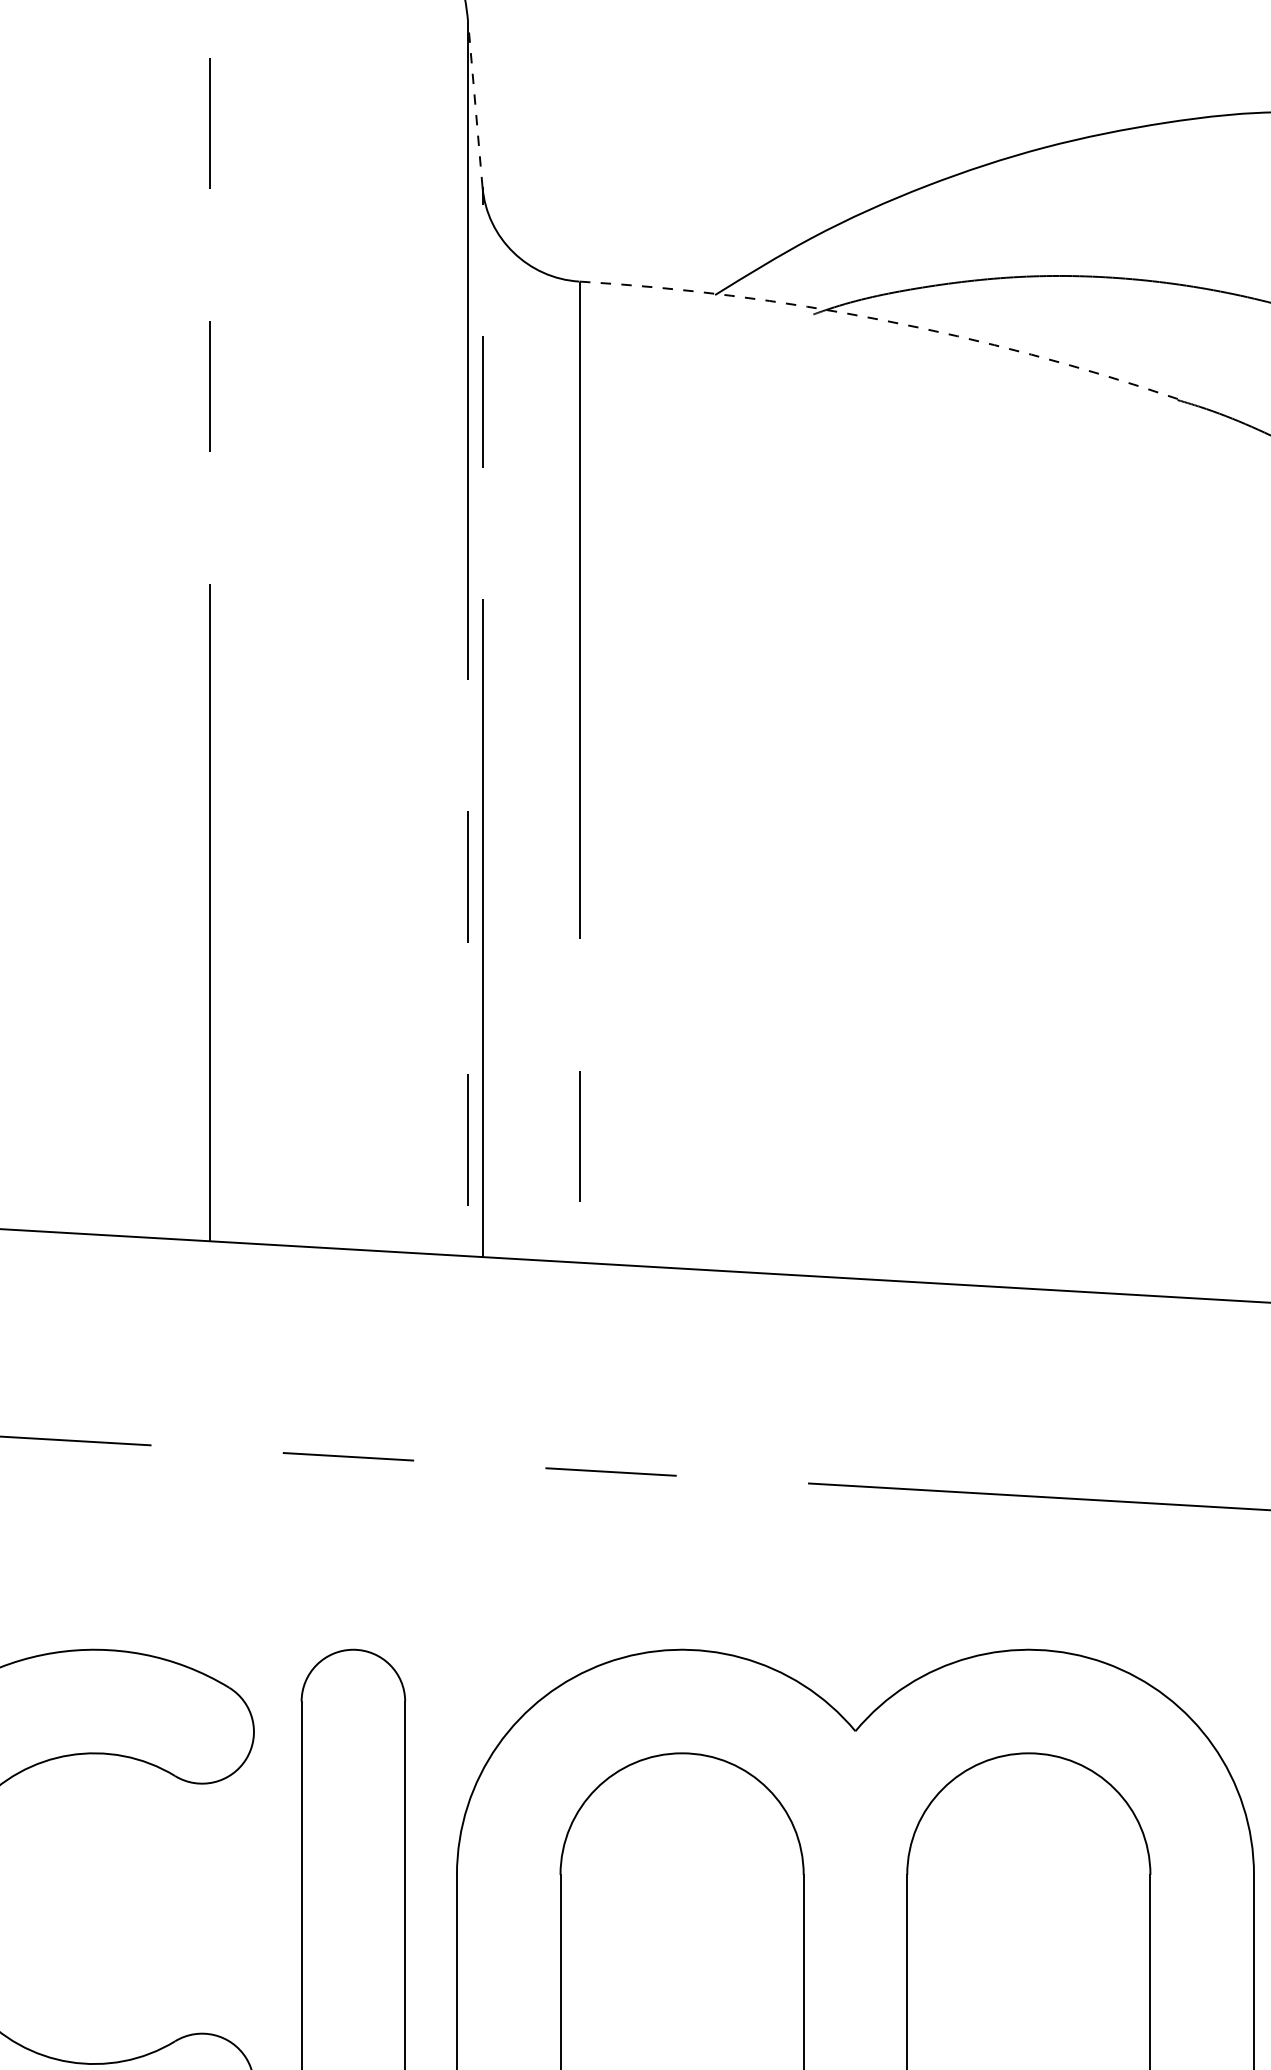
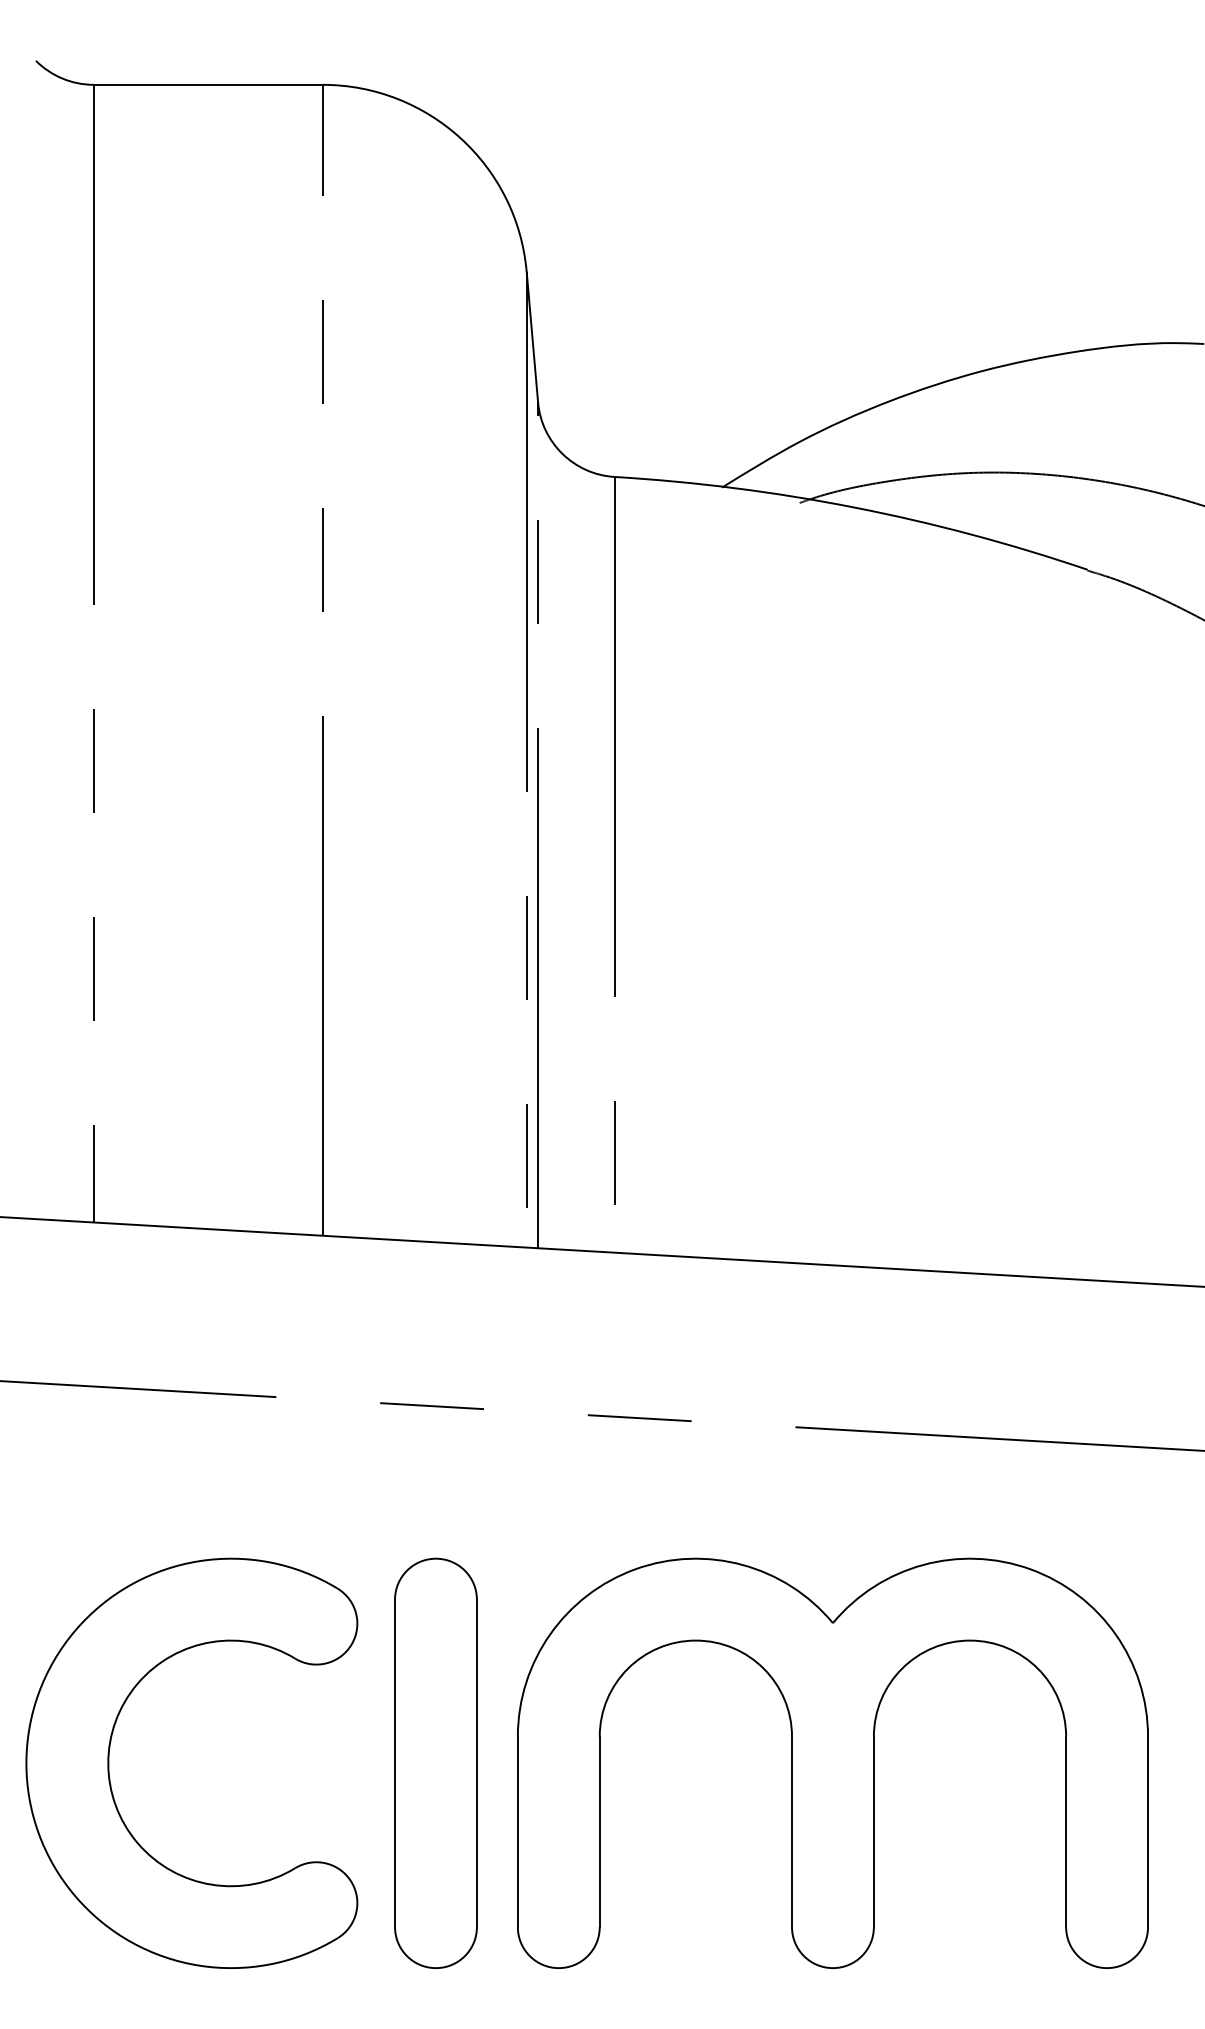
line: (475, 105) -> (532, 337), dashed -> solid
arc: (882, 320) -> (854, 507), dashed -> solid

